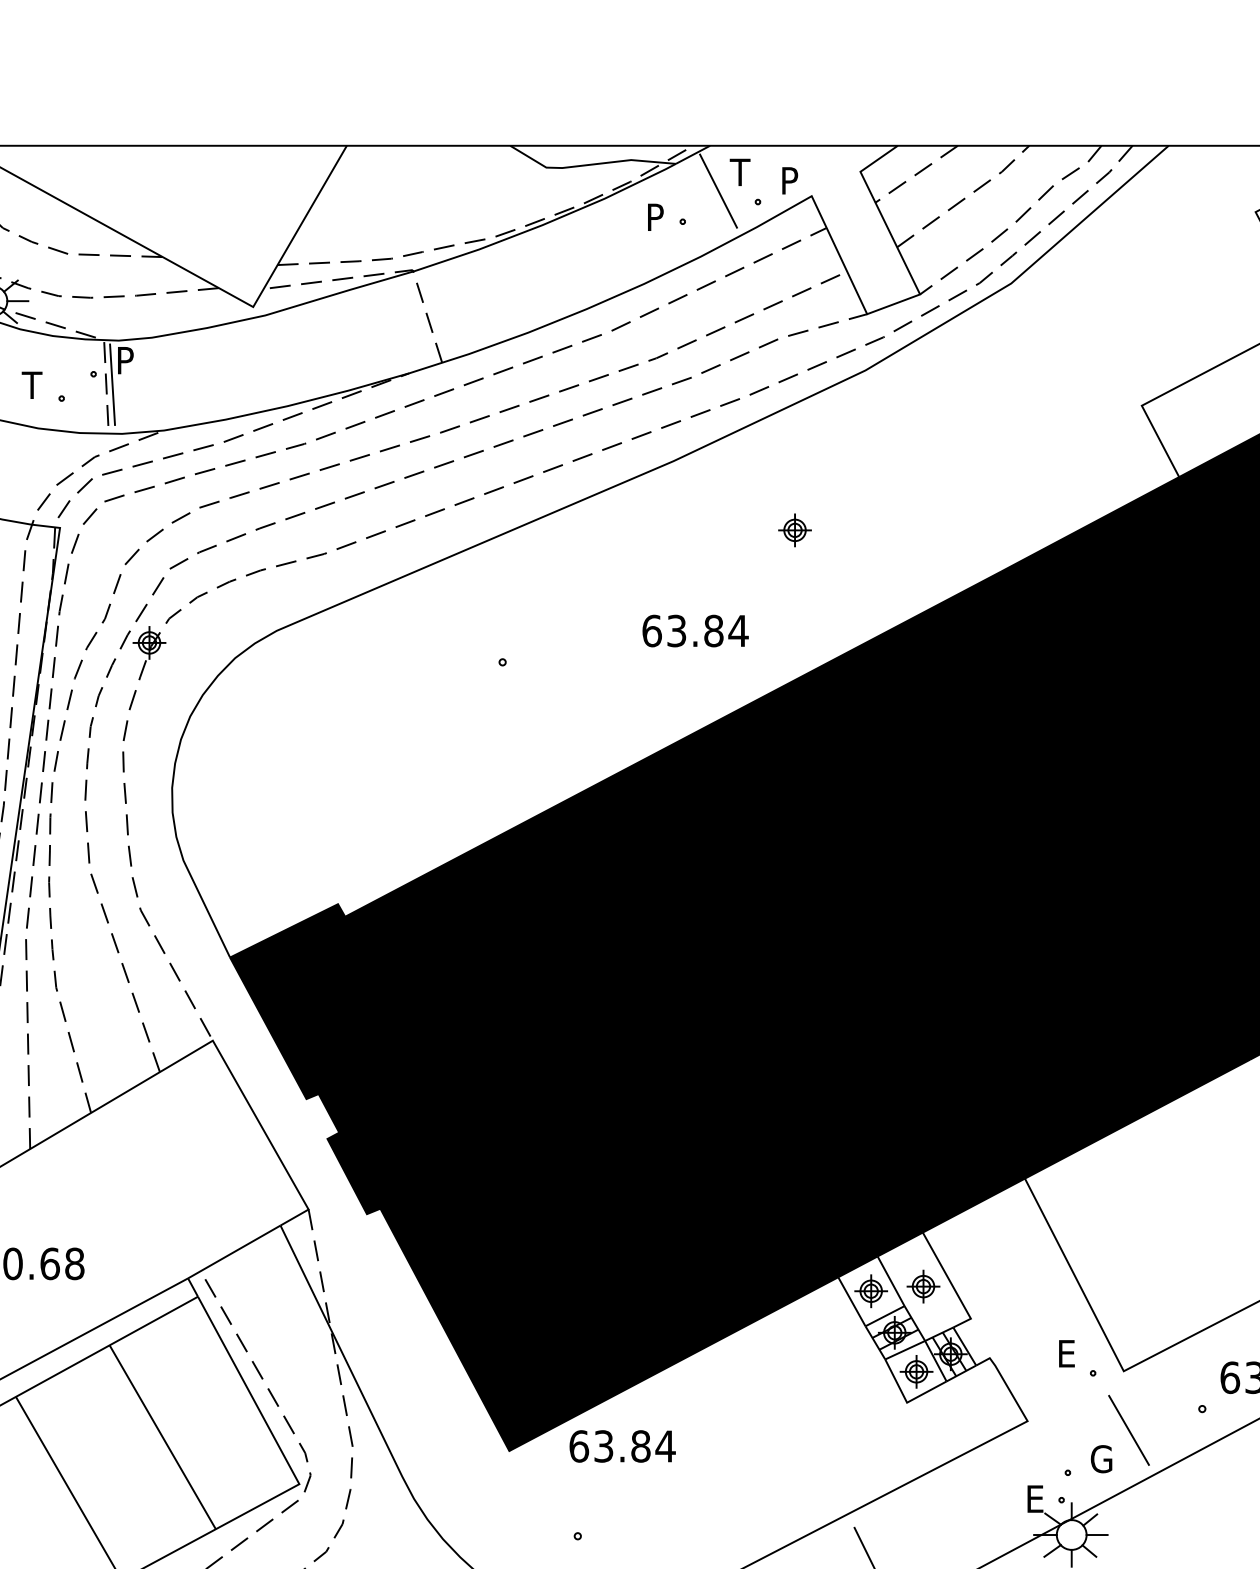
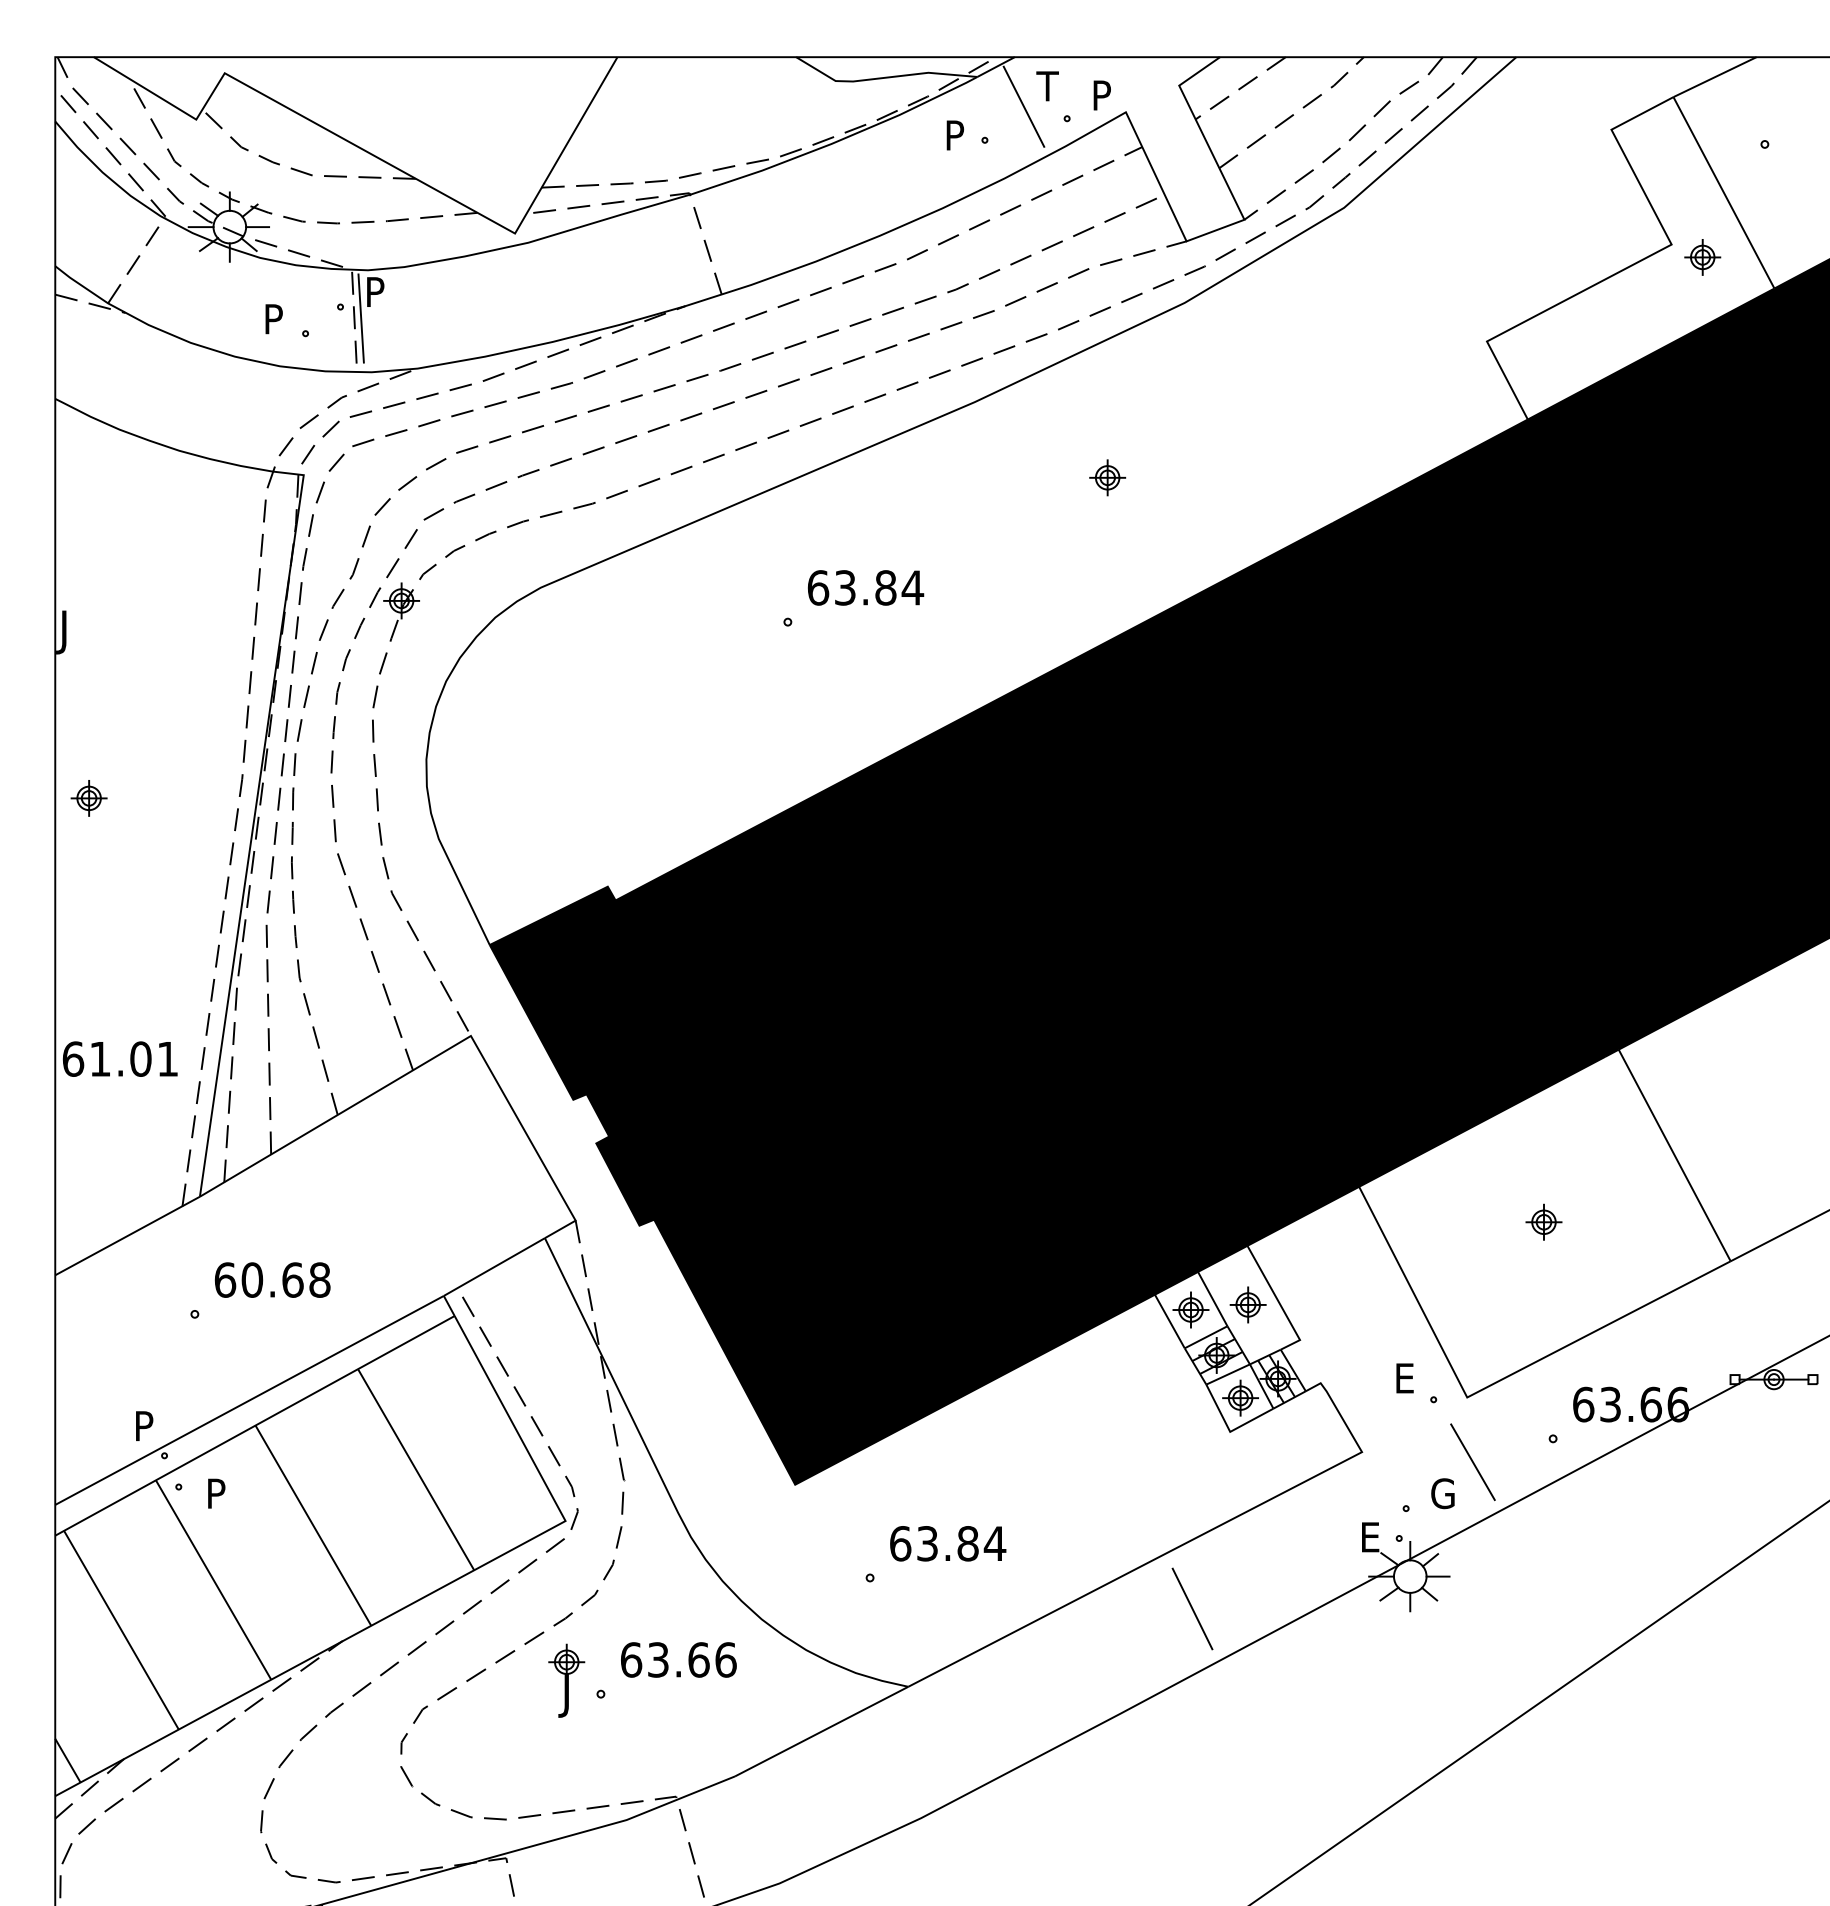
text: (32, 385) -> (273, 319), T -> P
text: (696, 630) -> (866, 587), moved
part: (1193, 1210) -> (1543, 1221), added
text: (622, 1446) -> (948, 1543), moved

